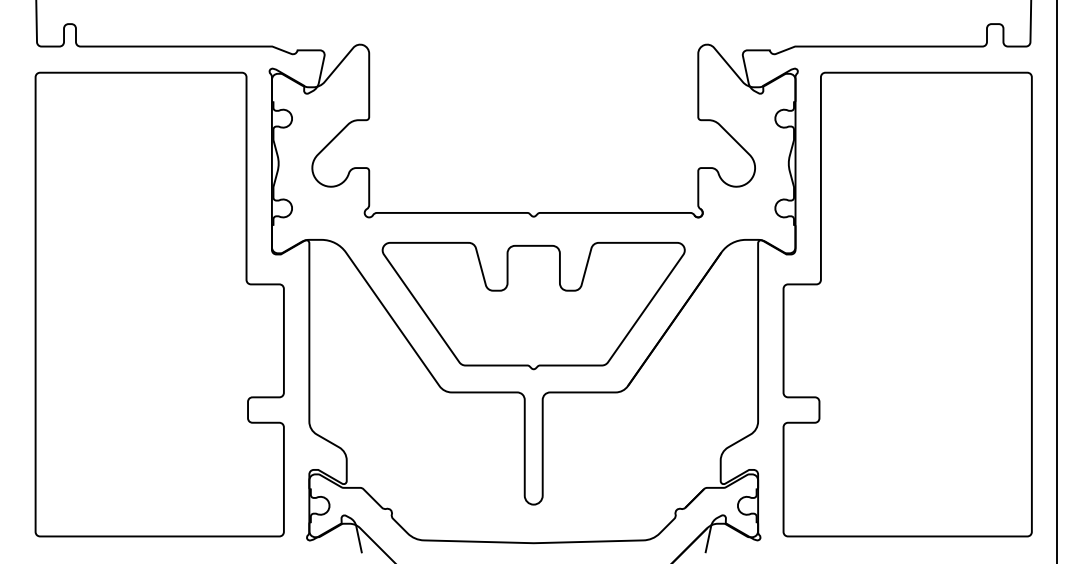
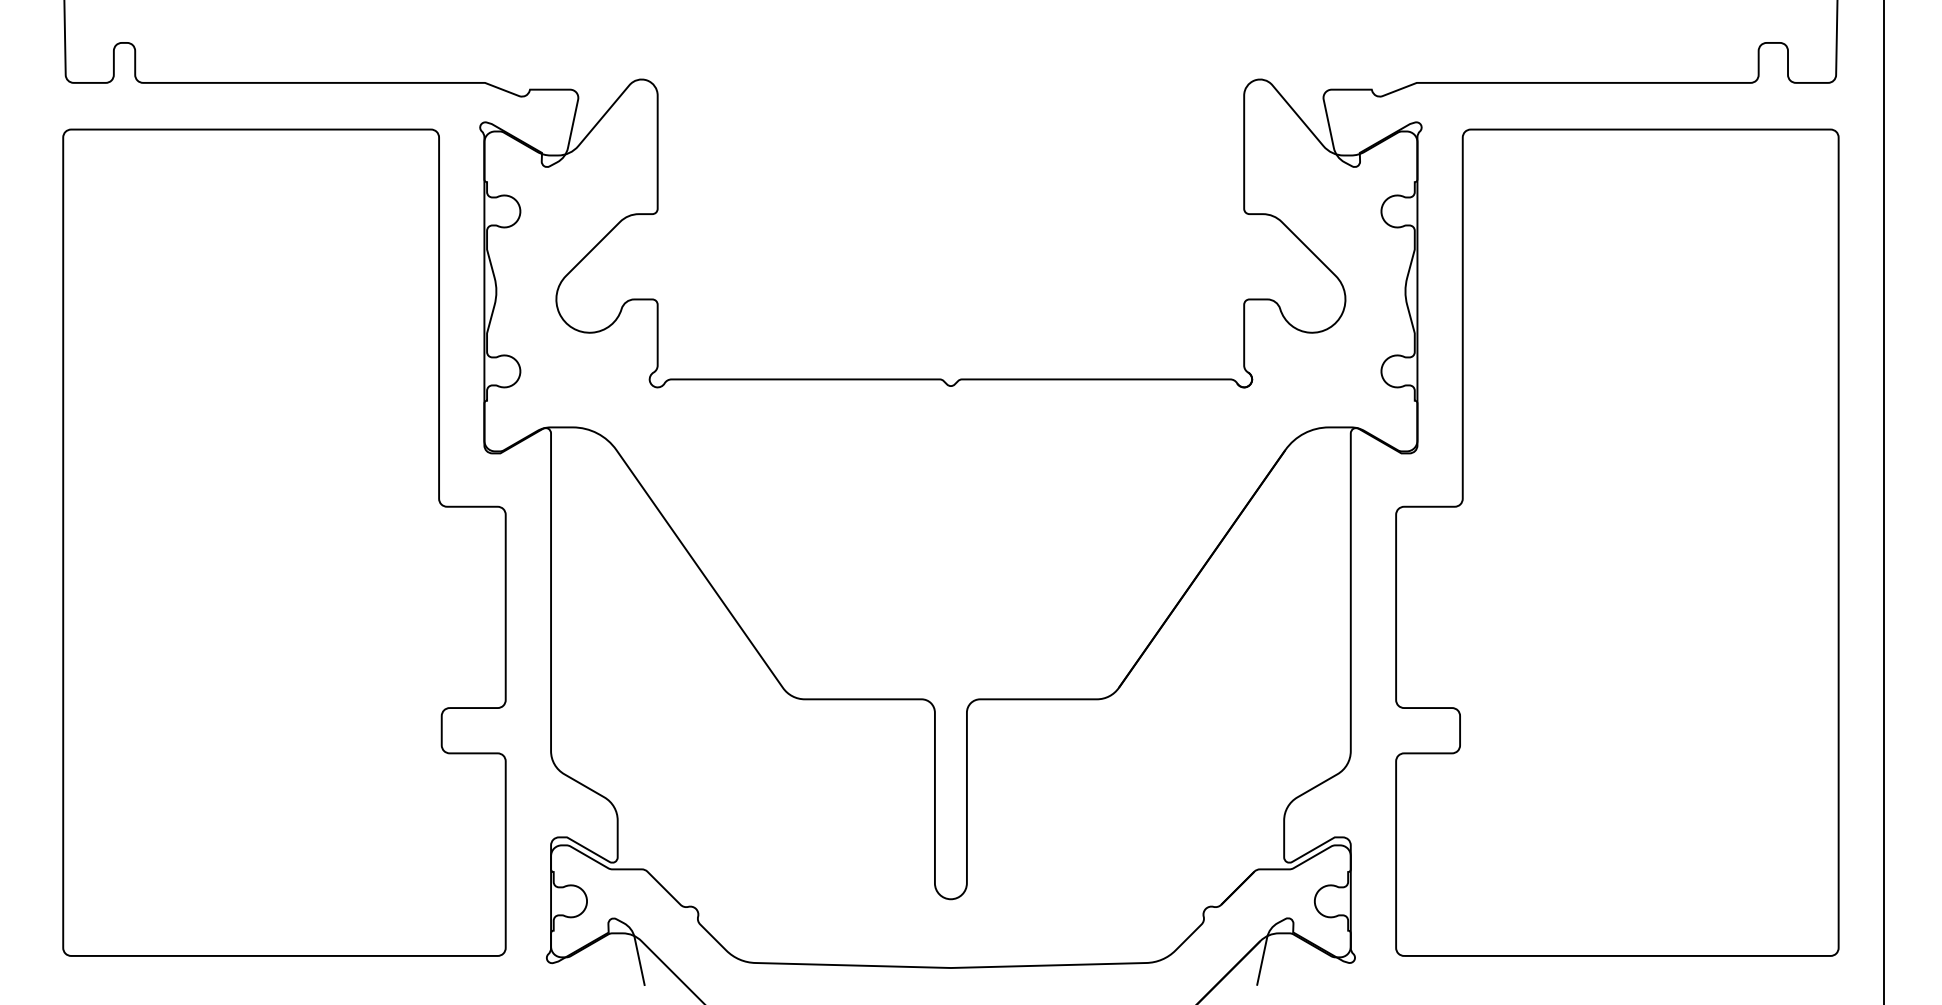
part: (533, 306) -> (950, 546), removed

